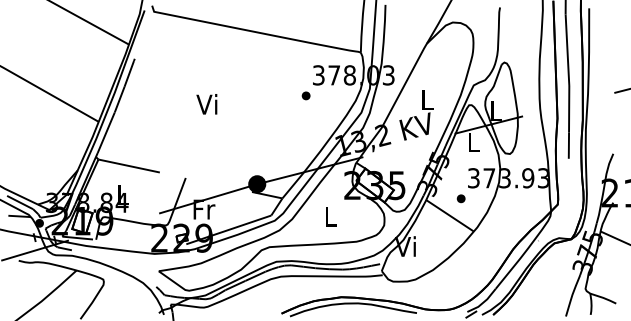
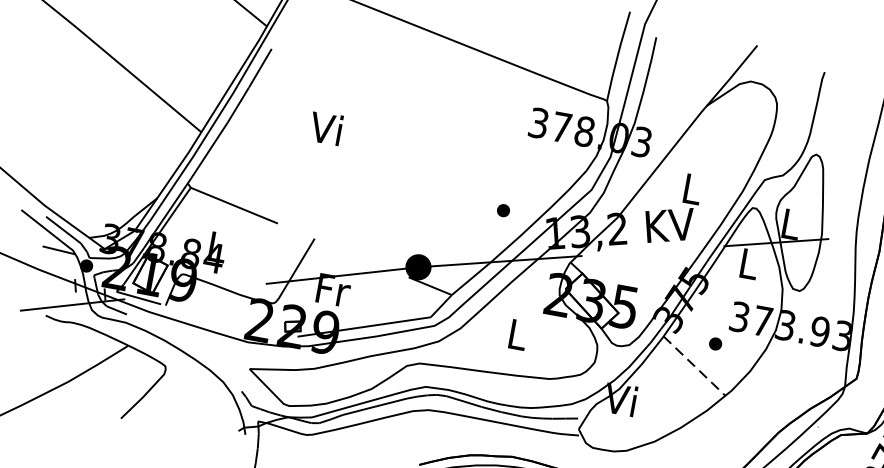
part: (305, 95) -> (502, 209), moved
text: (206, 104) -> (325, 128), moved
line: (450, 215) -> (695, 365), solid -> dashed

